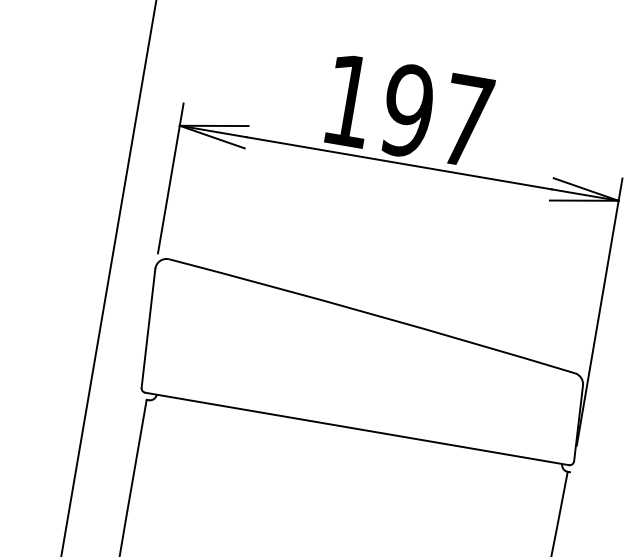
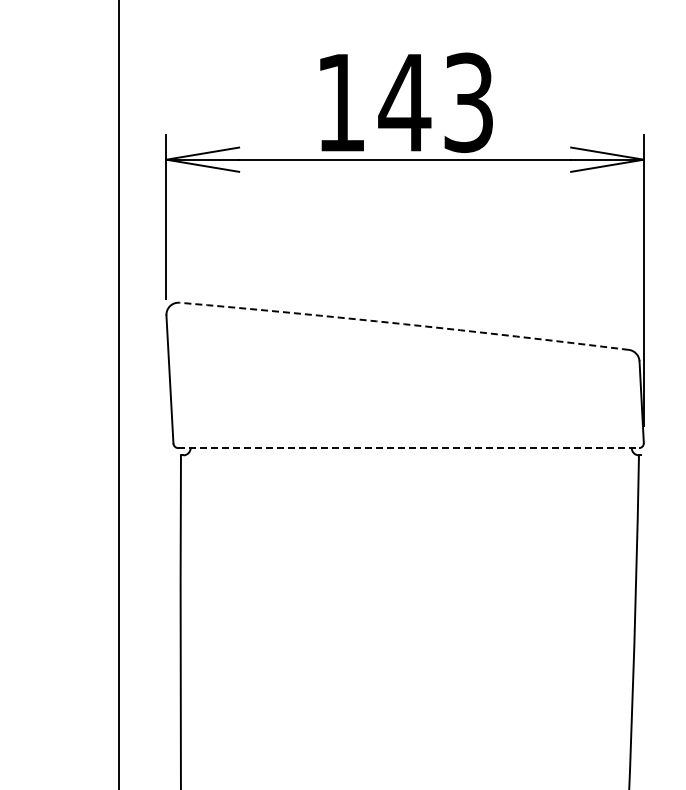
text: (436, 115) -> (435, 102), 197 -> 143
arc: (372, 314) -> (404, 324), solid -> dashed
line: (357, 429) -> (409, 448), solid -> dashed

